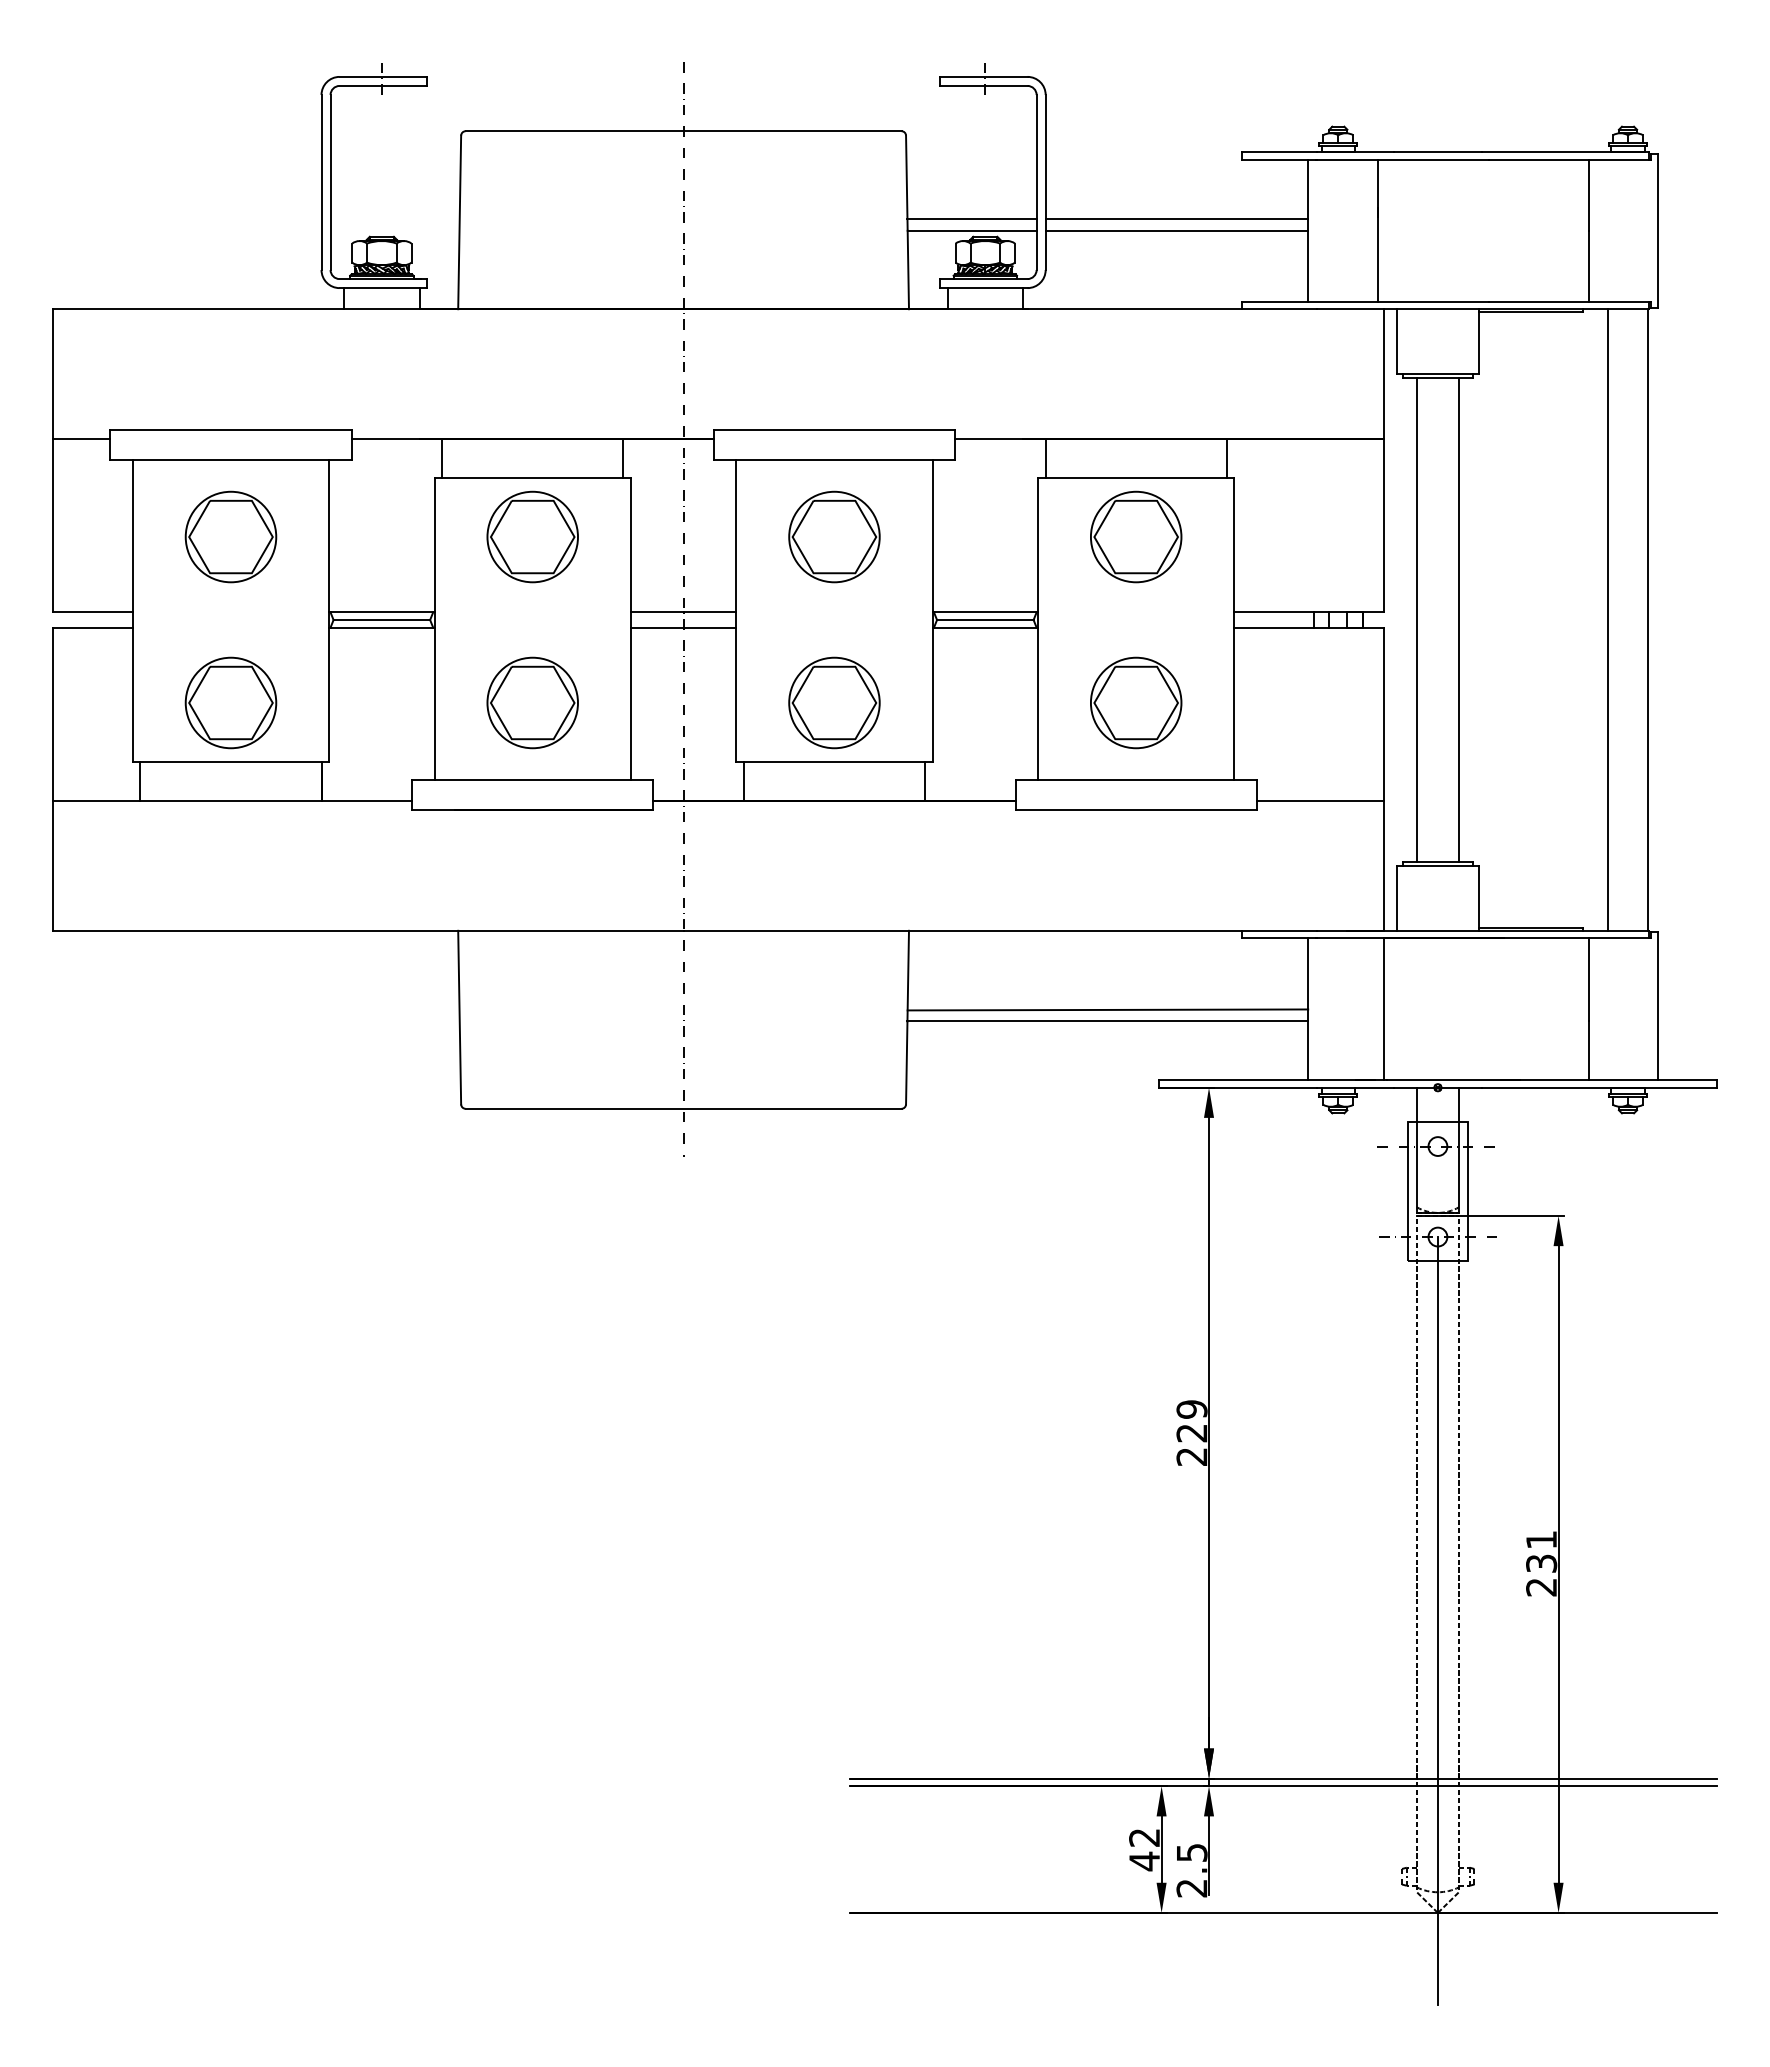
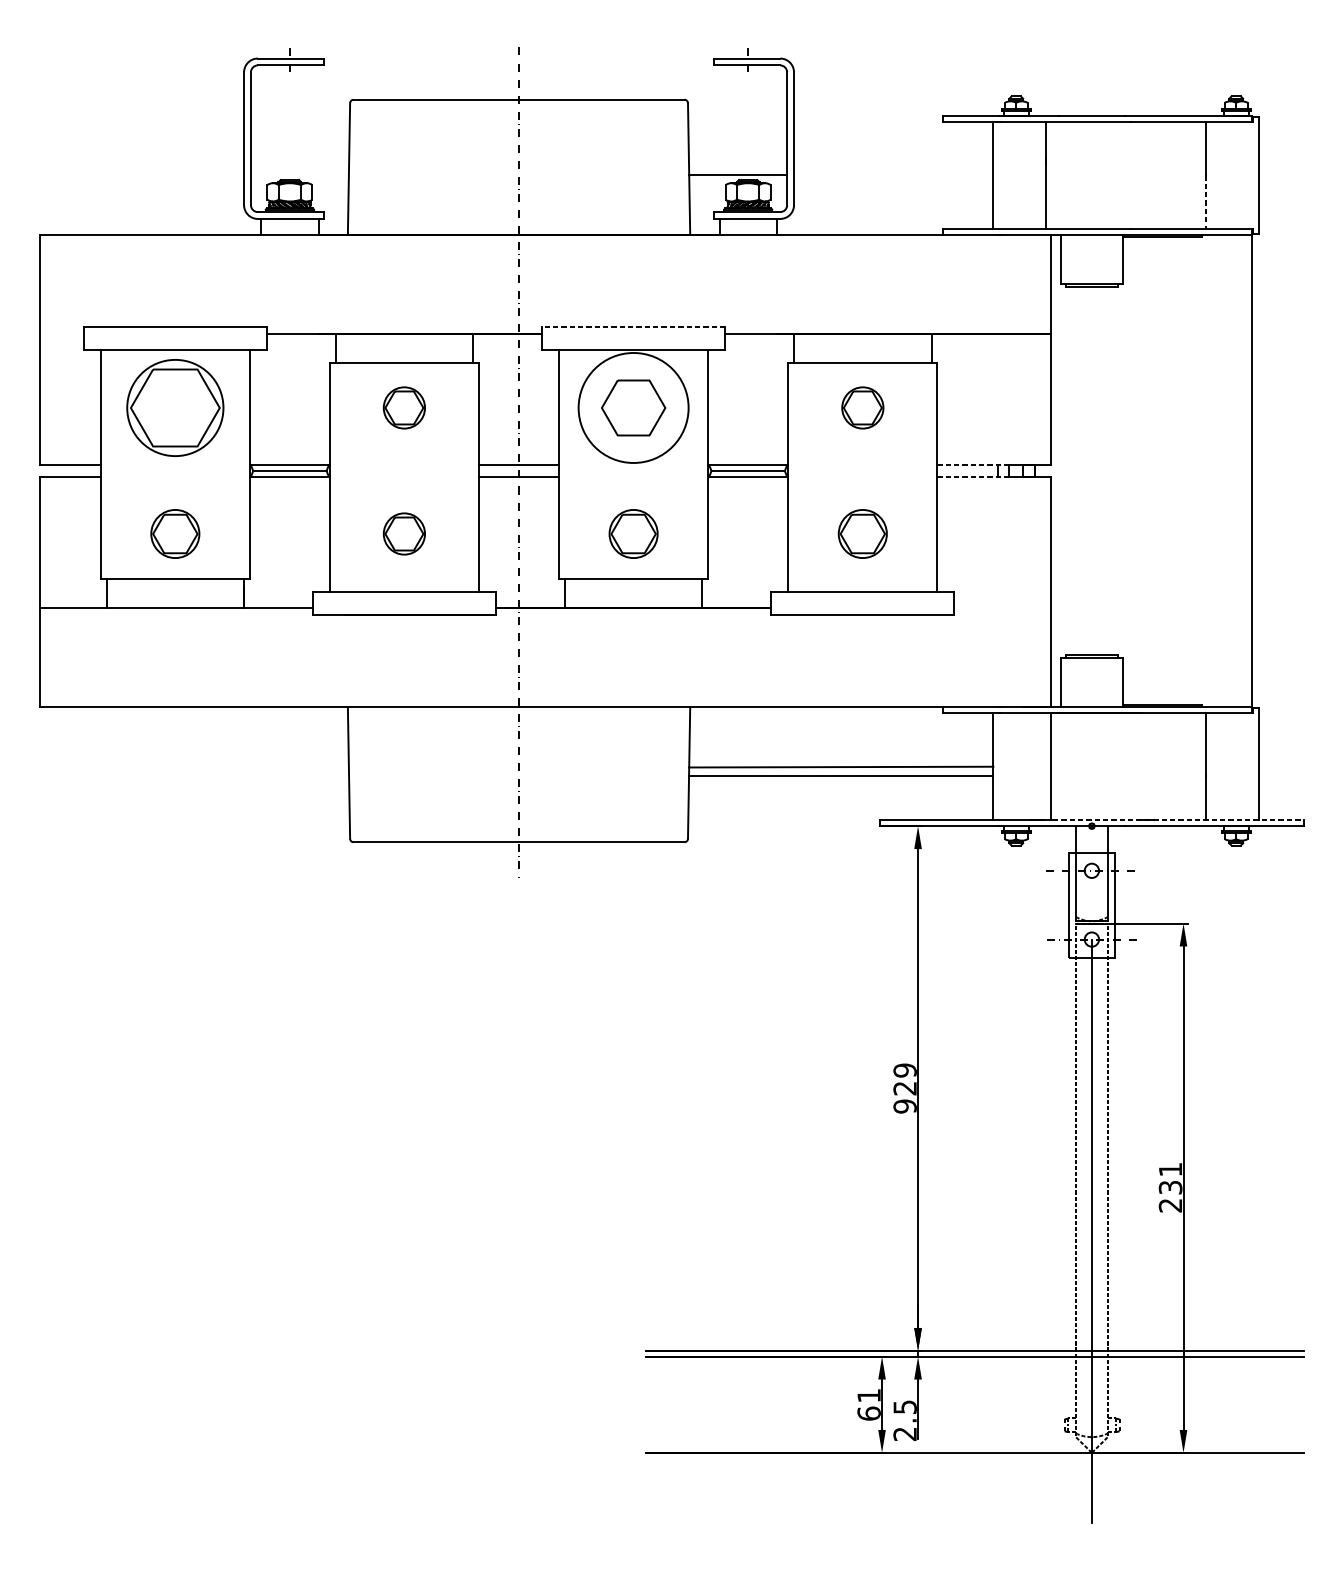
line: (971, 218) -> (737, 166), removed
line: (1176, 218) -> (893, 166), removed
line: (1176, 230) -> (893, 175), removed
line: (1588, 266) -> (1206, 202), solid -> dashed
line: (834, 429) -> (633, 326), solid -> dashed
line: (81, 438) -> (61, 333), removed
part: (230, 536) -> (174, 407), size x1.4
part: (532, 536) -> (404, 407), size x0.6
circle: (834, 536) -> (633, 407), size x1.6
part: (1136, 536) -> (862, 407), size x0.6
line: (1281, 612) -> (973, 465), solid -> dashed
line: (1607, 619) -> (1220, 470), removed
line: (1416, 620) -> (1075, 471), removed
line: (1459, 620) -> (1108, 471), removed
line: (1281, 627) -> (973, 476), solid -> dashed
part: (230, 702) -> (174, 533), size x0.7
part: (532, 702) -> (404, 533), size x0.6
part: (834, 702) -> (633, 533), size x0.7
part: (1136, 702) -> (862, 533), size x0.7
line: (1319, 801) -> (1001, 608), removed
line: (1552, 1080) -> (1178, 820), solid -> dashed
text: (1191, 1456) -> (904, 1106), 229 -> 929
text: (1144, 1850) -> (869, 1405), 42 -> 61

